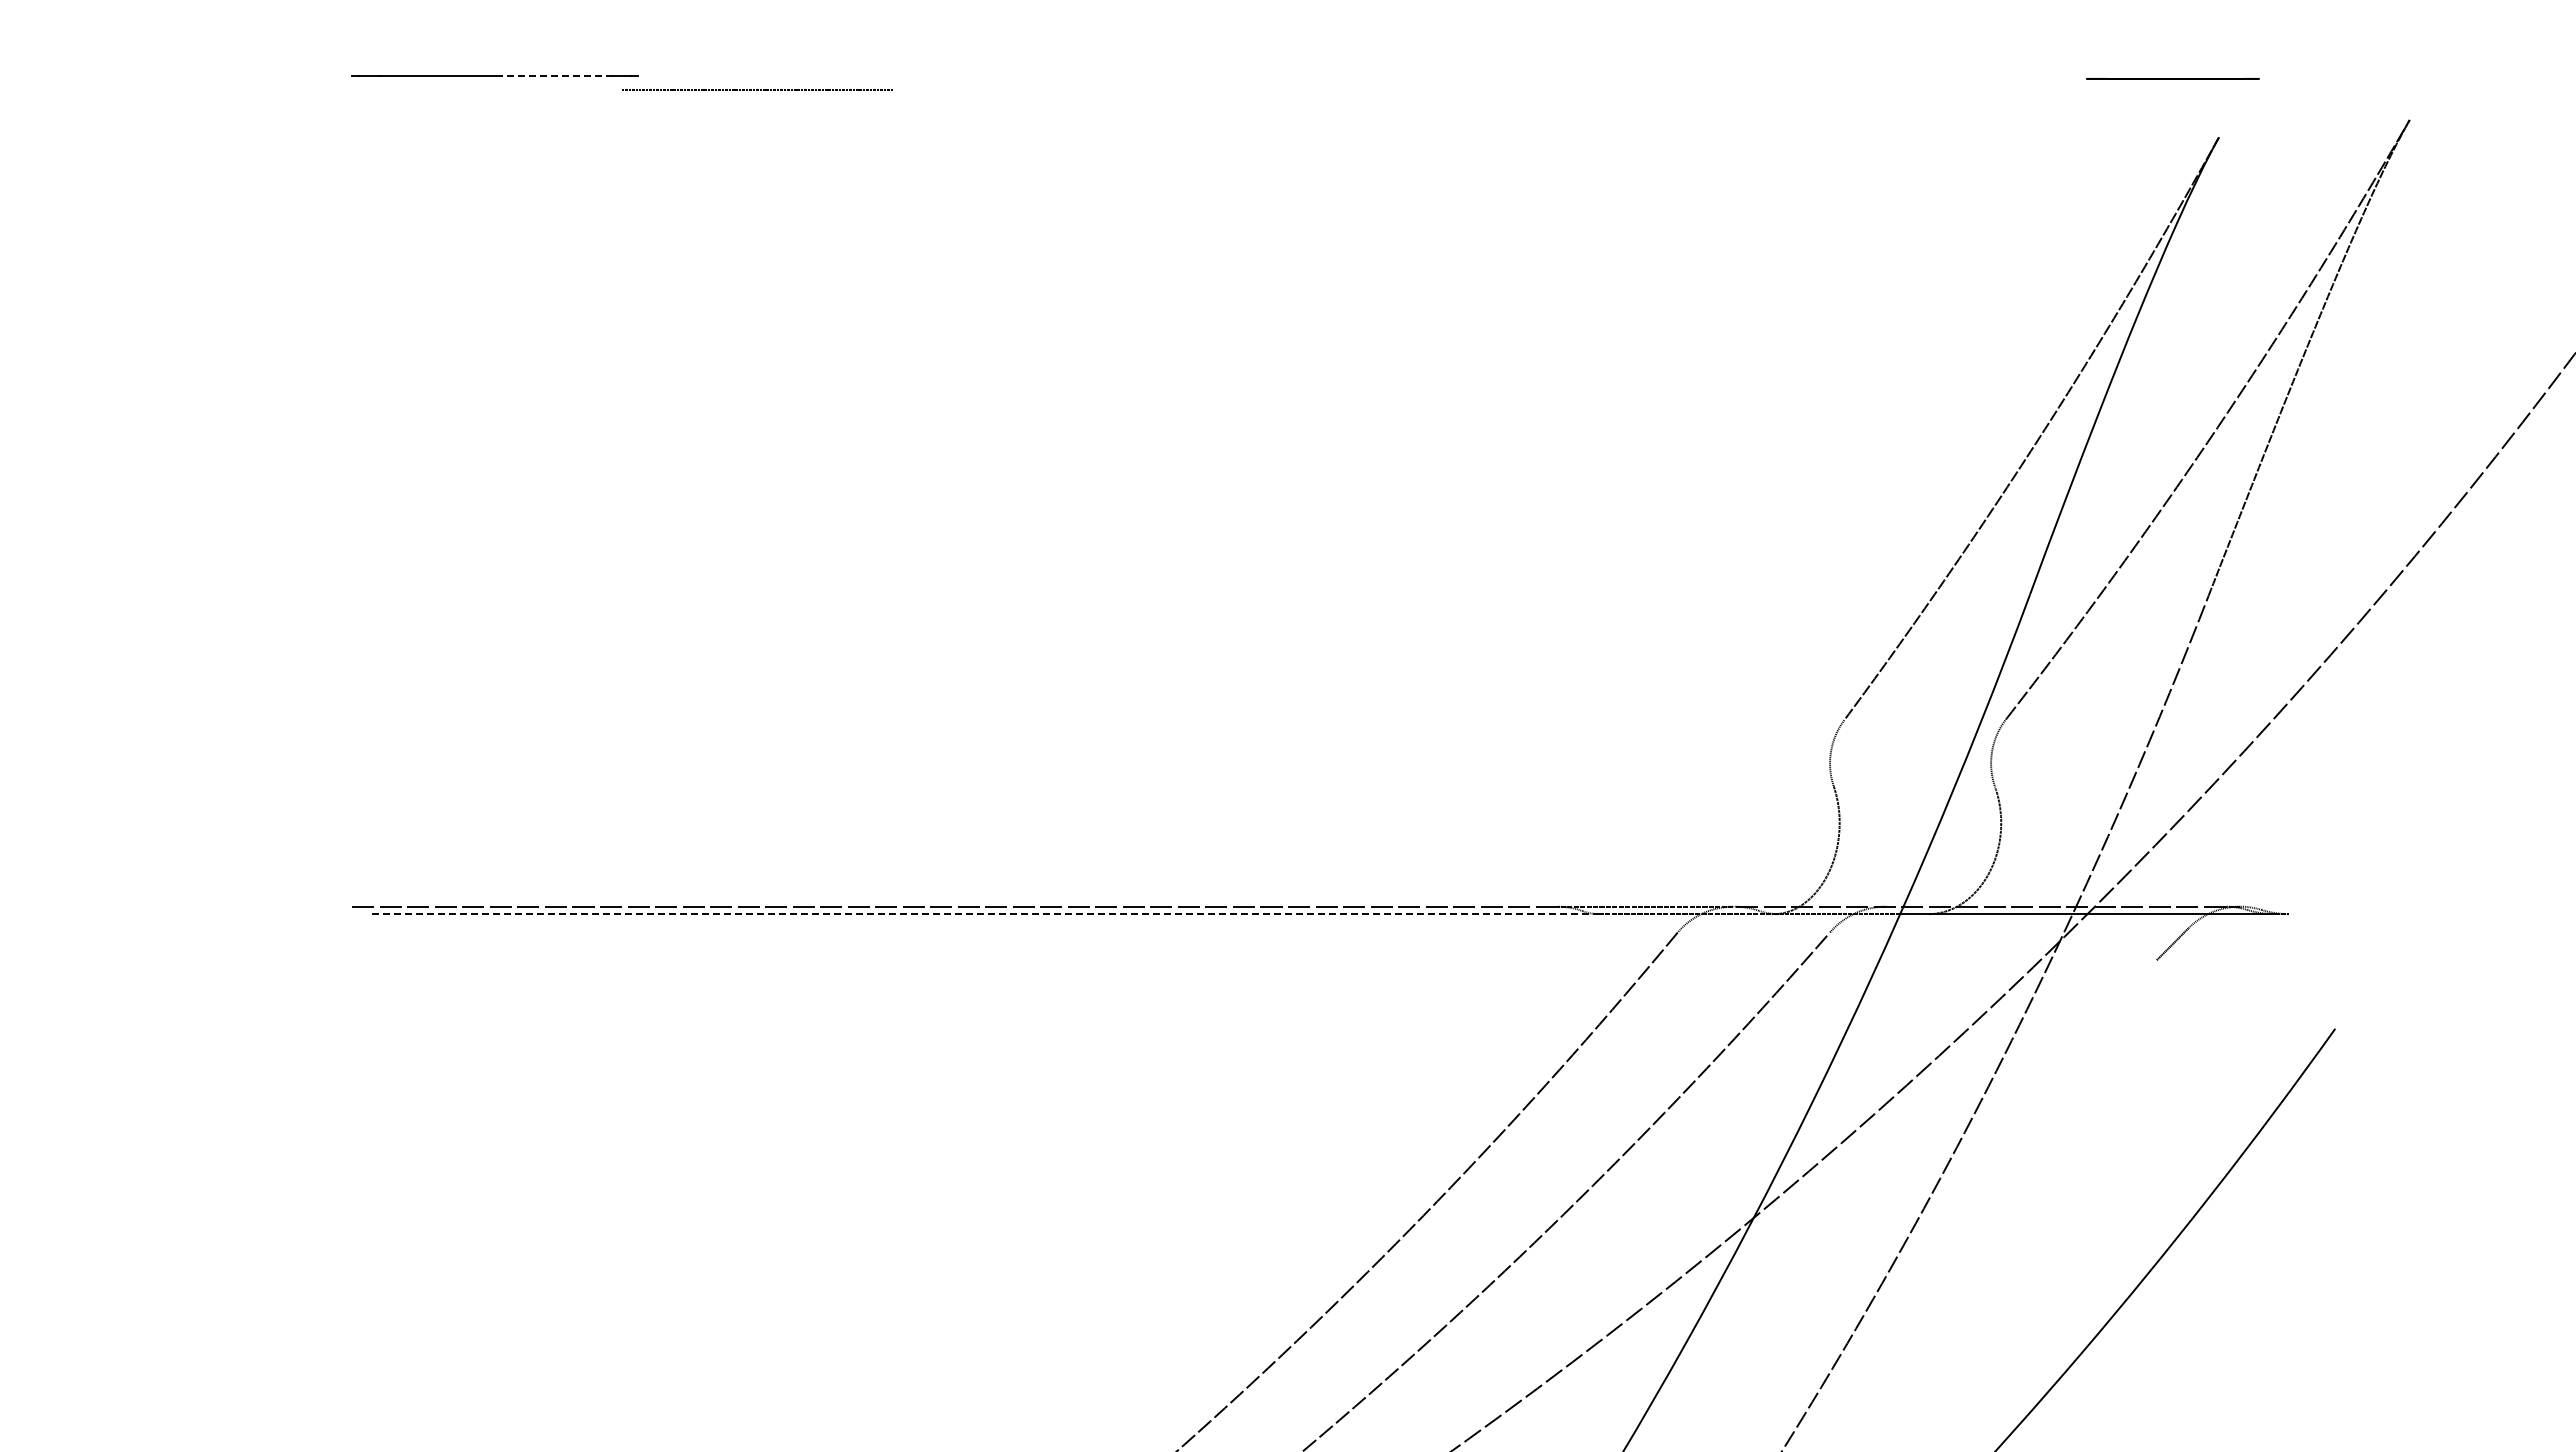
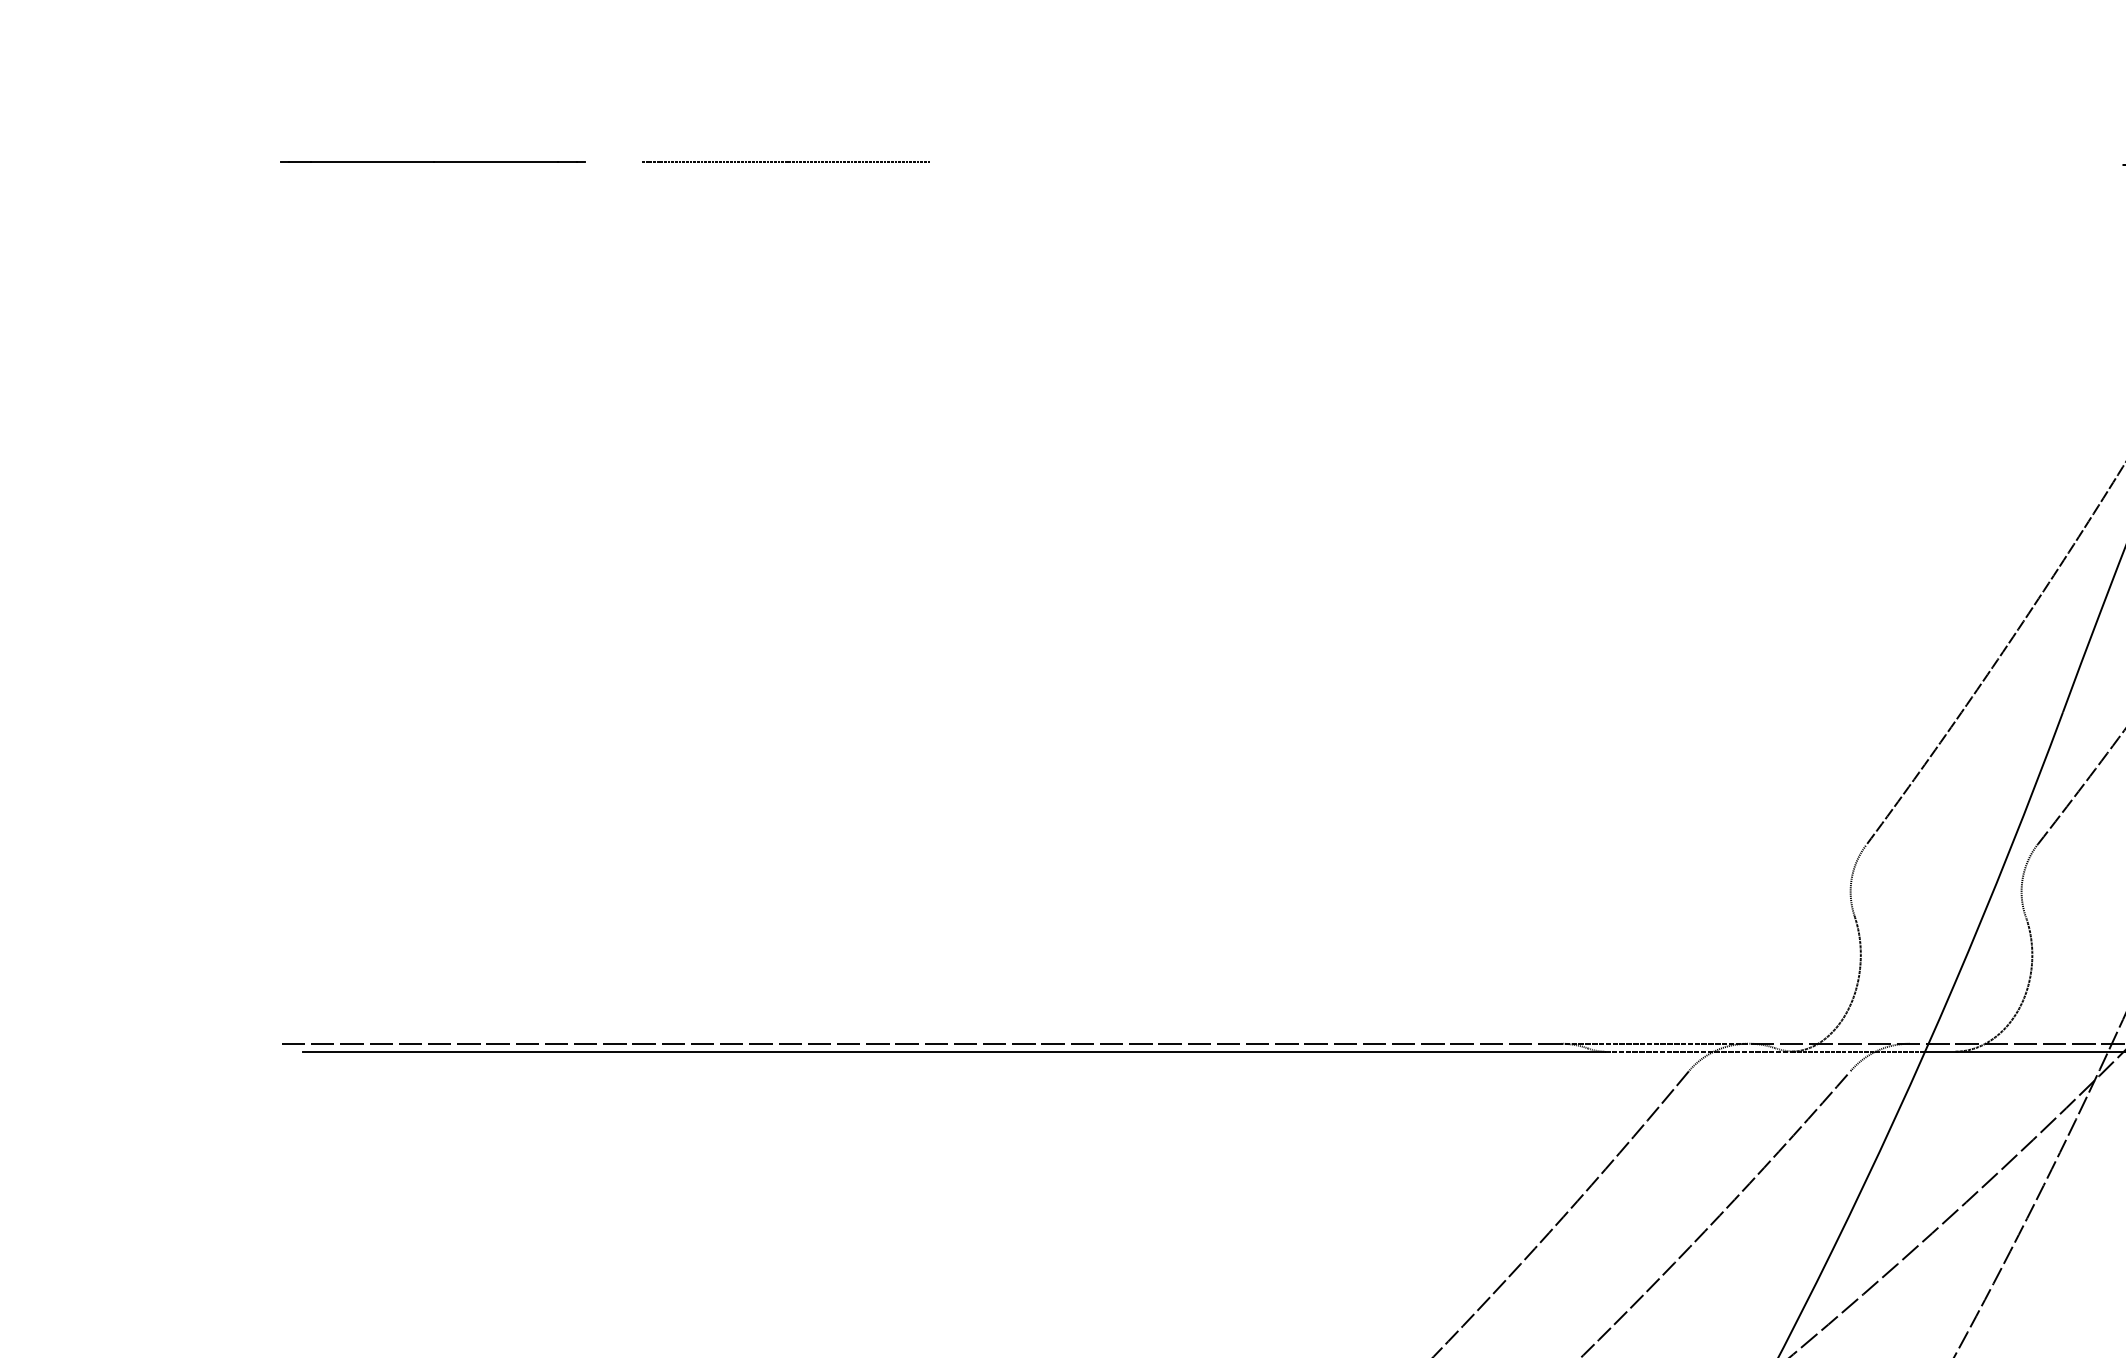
line: (554, 76) -> (496, 162), dashed -> solid
line: (757, 89) -> (786, 161), moved
line: (986, 914) -> (955, 1052), dashed -> solid

